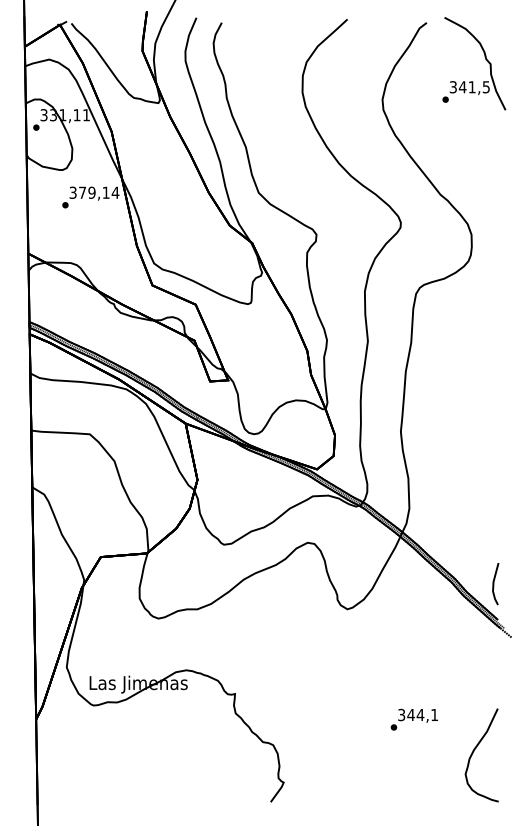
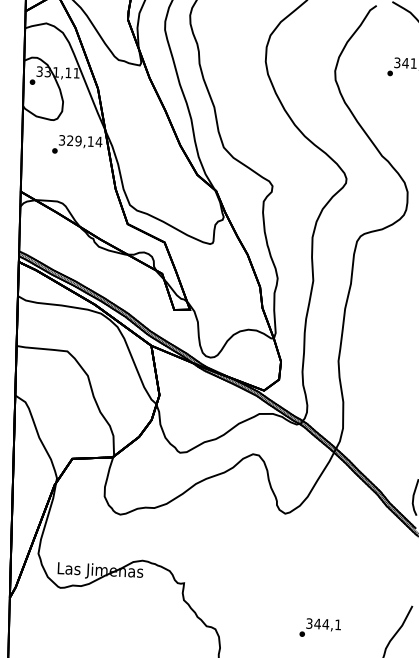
text: (82, 192) -> (70, 140), 379,14 -> 329,14
text: (413, 719) -> (319, 627), moved

